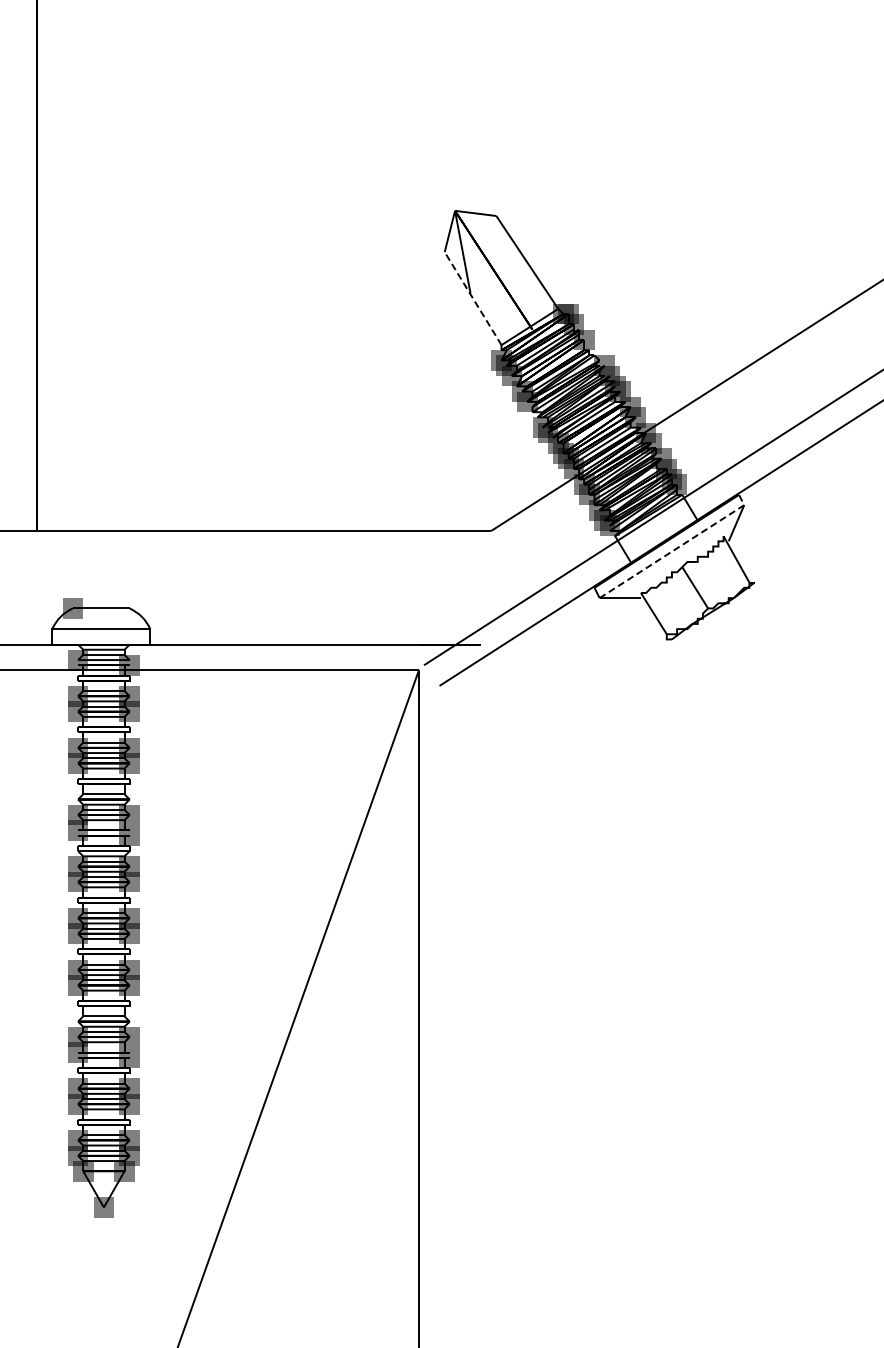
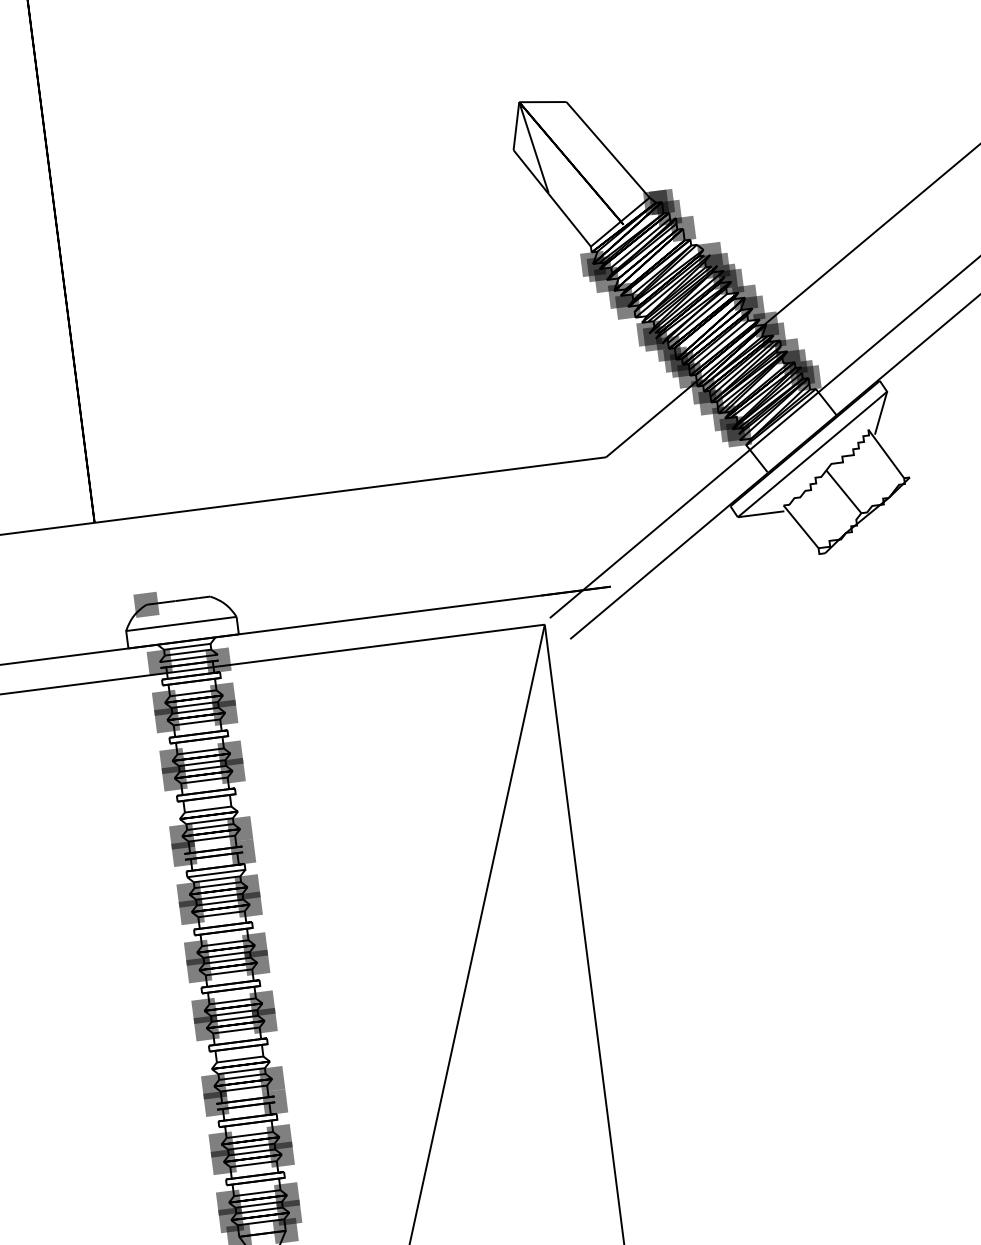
line: (472, 298) -> (551, 198), dashed -> solid
line: (677, 547) -> (818, 449), dashed -> solid

